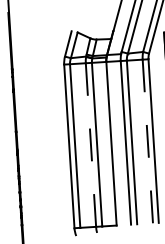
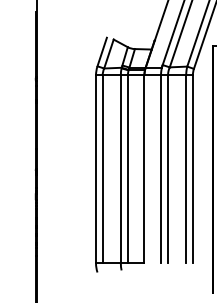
line: (148, 140) -> (186, 168), dashed -> solid
line: (90, 144) -> (120, 168), dashed -> solid

